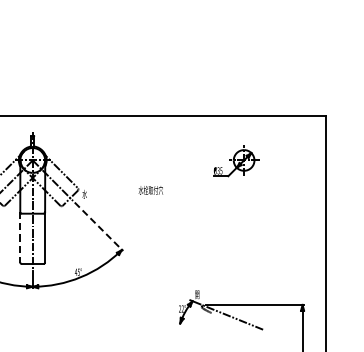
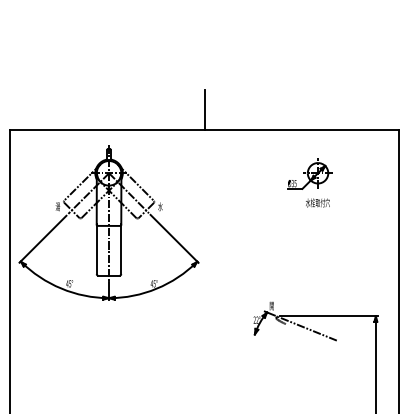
line: (129, 95) -> (204, 109), added
text: (150, 189) -> (317, 202), moved
line: (98, 226) -> (174, 238), dashed -> solid
line: (20, 237) -> (96, 249), dashed -> solid

